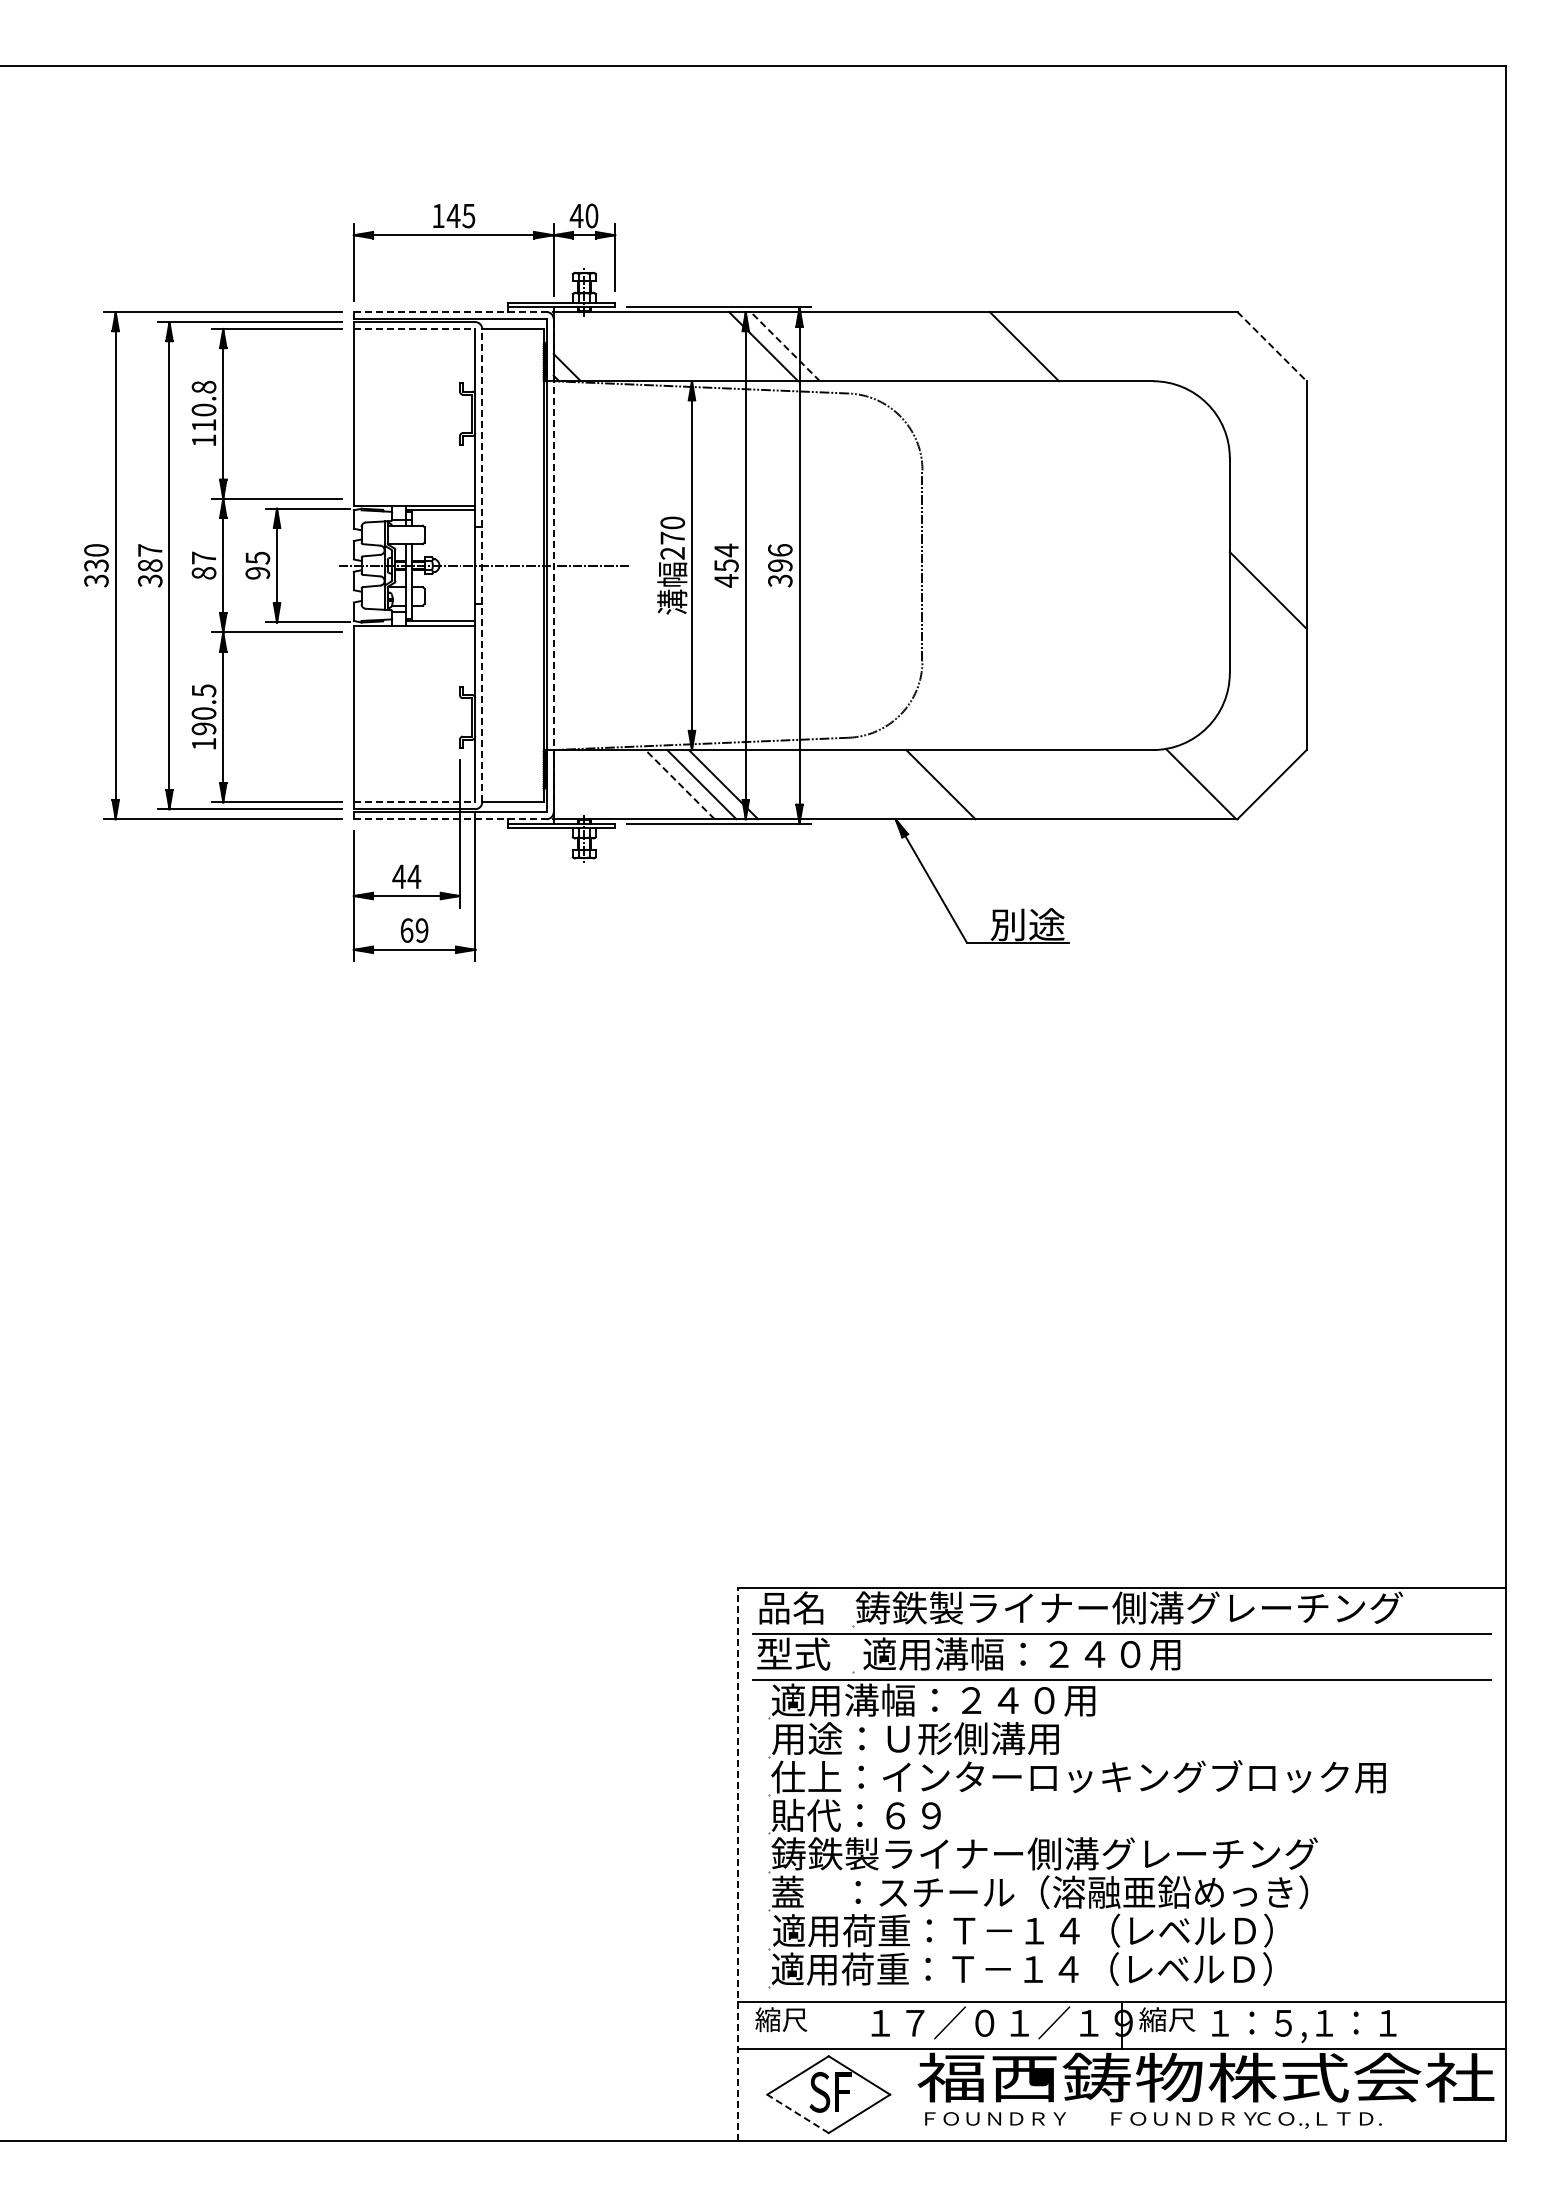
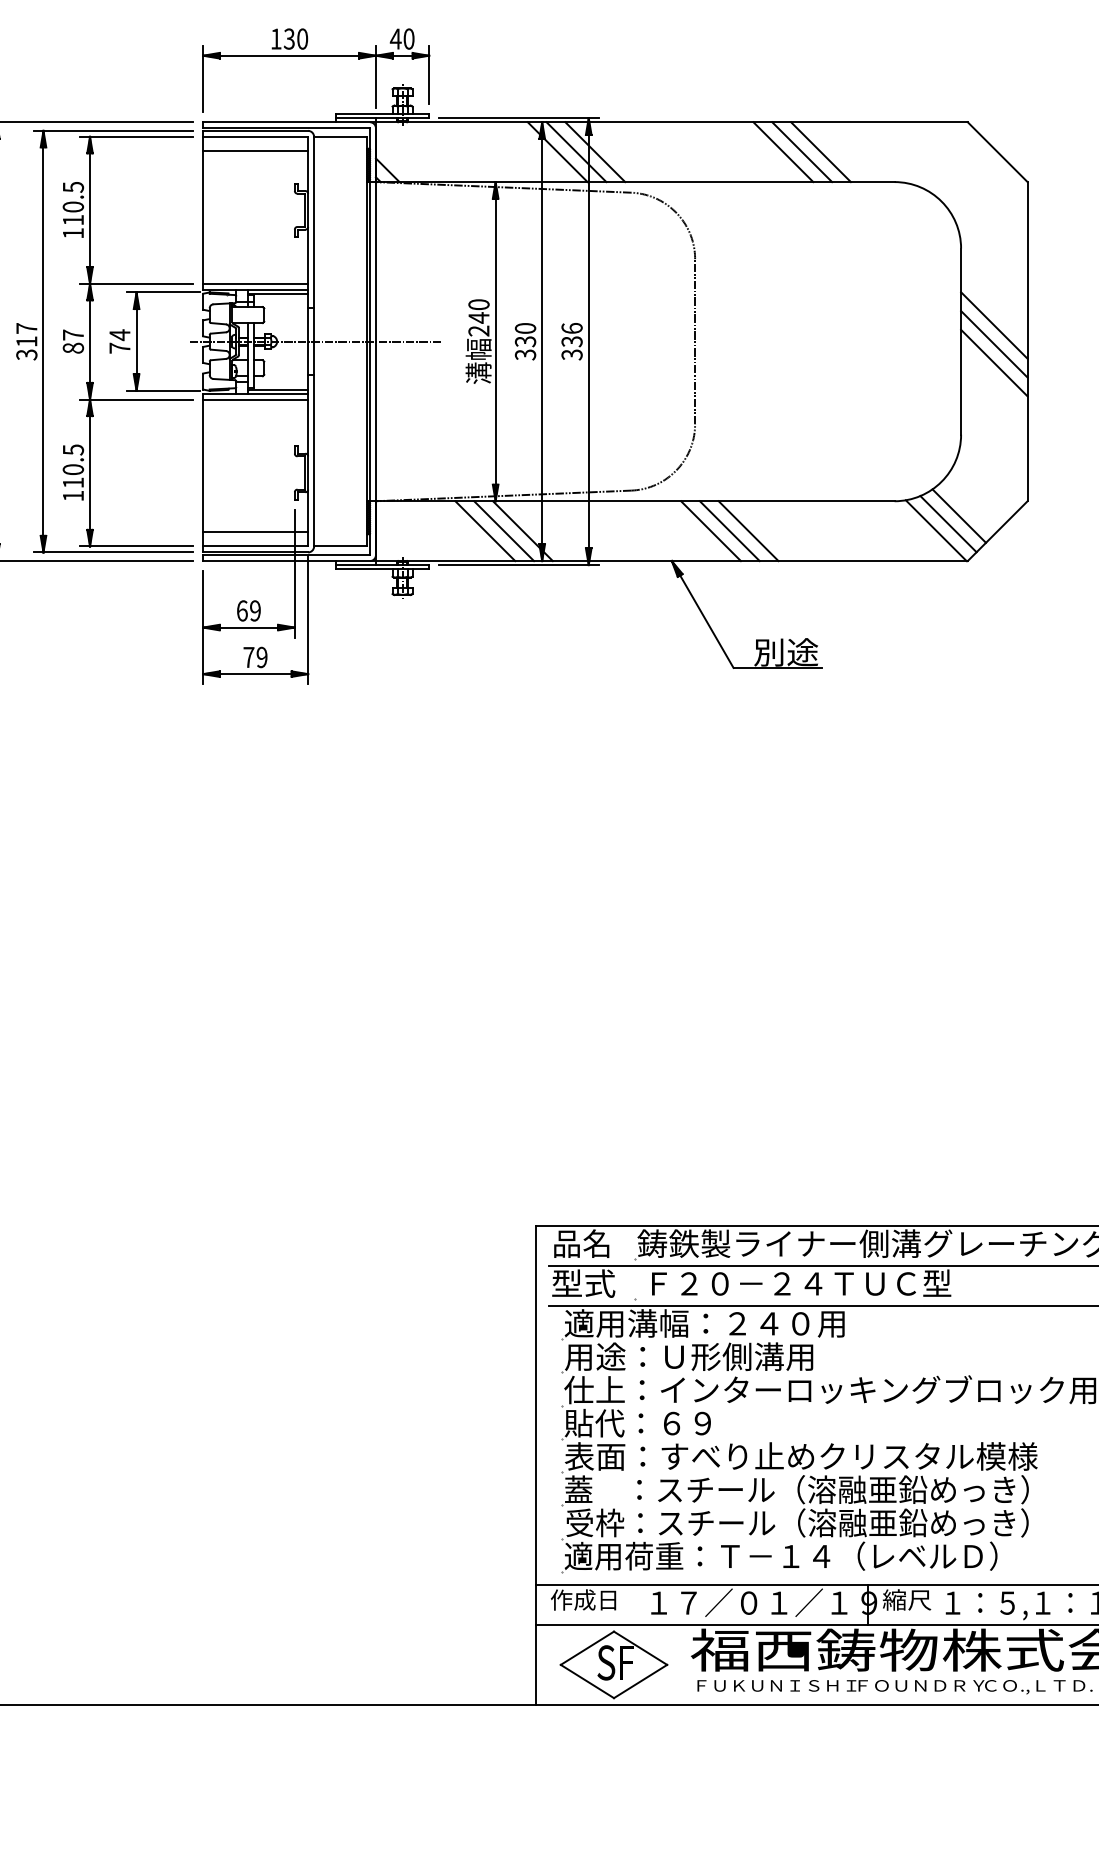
text: (460, 215) -> (295, 38), 145 -> 130
line: (453, 312) -> (289, 122), dashed -> solid
line: (414, 328) -> (255, 136), dashed -> solid
line: (414, 345) -> (255, 151), added
line: (785, 346) -> (576, 152), dashed -> solid
line: (806, 346) -> (594, 152), added
line: (1045, 346) -> (801, 152), added
line: (1067, 346) -> (820, 152), added
line: (1272, 346) -> (998, 152), dashed -> solid
text: (203, 386) -> (72, 186), 110.8 -> 110.5
line: (414, 498) -> (255, 283), added
text: (672, 538) -> (478, 318), 270 -> 240
line: (1267, 546) -> (993, 325), added
text: (150, 565) -> (27, 341), 387 -> 317
text: (257, 565) -> (119, 341), 95 -> 74
line: (482, 565) -> (314, 341), dashed -> solid
line: (553, 565) -> (375, 341), dashed -> solid
text: (726, 565) -> (525, 341), 454 -> 330
text: (780, 565) -> (572, 341), 396 -> 336
line: (1267, 568) -> (993, 344), added
line: (414, 632) -> (255, 399), added
text: (203, 728) -> (72, 482), 190.5 -> 110.5
line: (1227, 767) -> (959, 516), added
line: (1214, 776) -> (947, 524), added
line: (680, 784) -> (485, 531), dashed -> solid
line: (962, 784) -> (729, 531), added
line: (983, 784) -> (747, 531), added
line: (414, 786) -> (255, 532), added
line: (414, 802) -> (255, 546), dashed -> solid
line: (453, 819) -> (289, 561), dashed -> solid
text: (406, 876) -> (248, 610), 44 -> 69
text: (406, 930) -> (248, 657), 69 -> 79
text: (1040, 1653) -> (797, 1283), 適用溝幅：２４０用 -> Ｆ２０－２４ＴＵＣ型
text: (1044, 1853) -> (800, 1456), 鋳鉄製ライナー側溝グレーチング -> 表面：すべり止めクリスタル模様
line: (738, 1864) -> (535, 1465), dashed -> solid
text: (1040, 1930) -> (797, 1522), 適用荷重：Ｔ－１４（レベルＤ） -> 受枠：スチール（溶融亜鉛めっき）
text: (793, 2019) -> (583, 1599), 縮尺 -> 作成日
line: (797, 2113) -> (586, 1681), dashed -> solid
text: (1025, 2118) -> (784, 1685), ＦＯＵＮＤＲＹ -> ＦＵＫＵＮＩＳＨＩ

